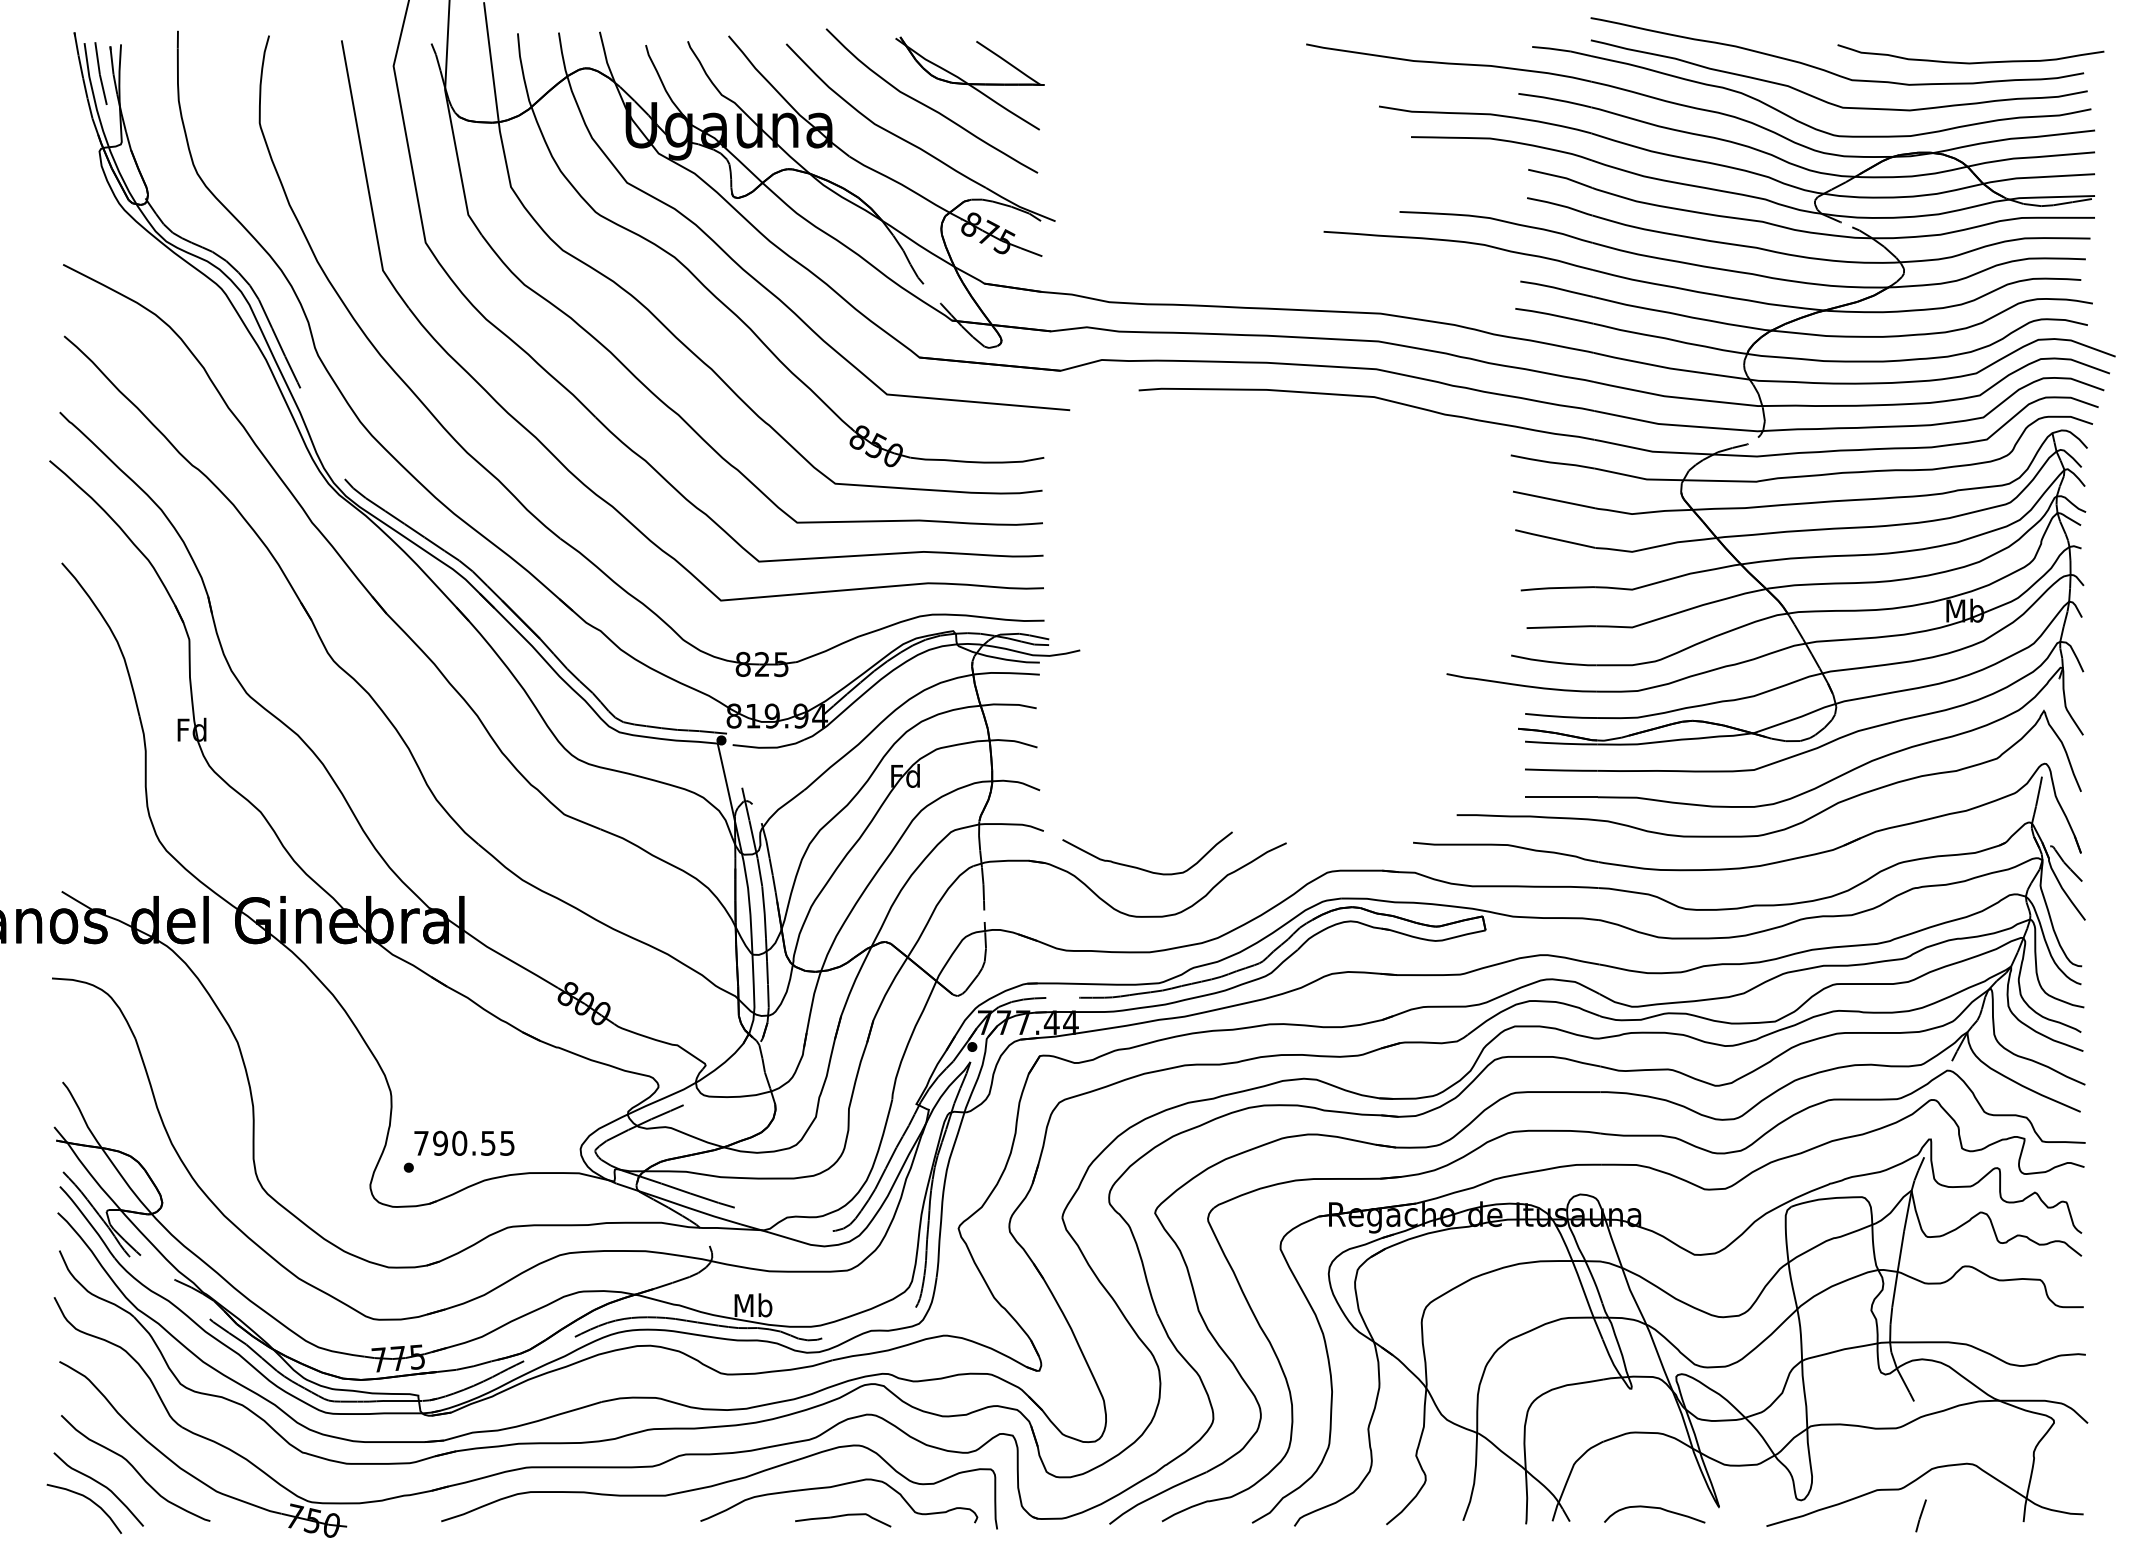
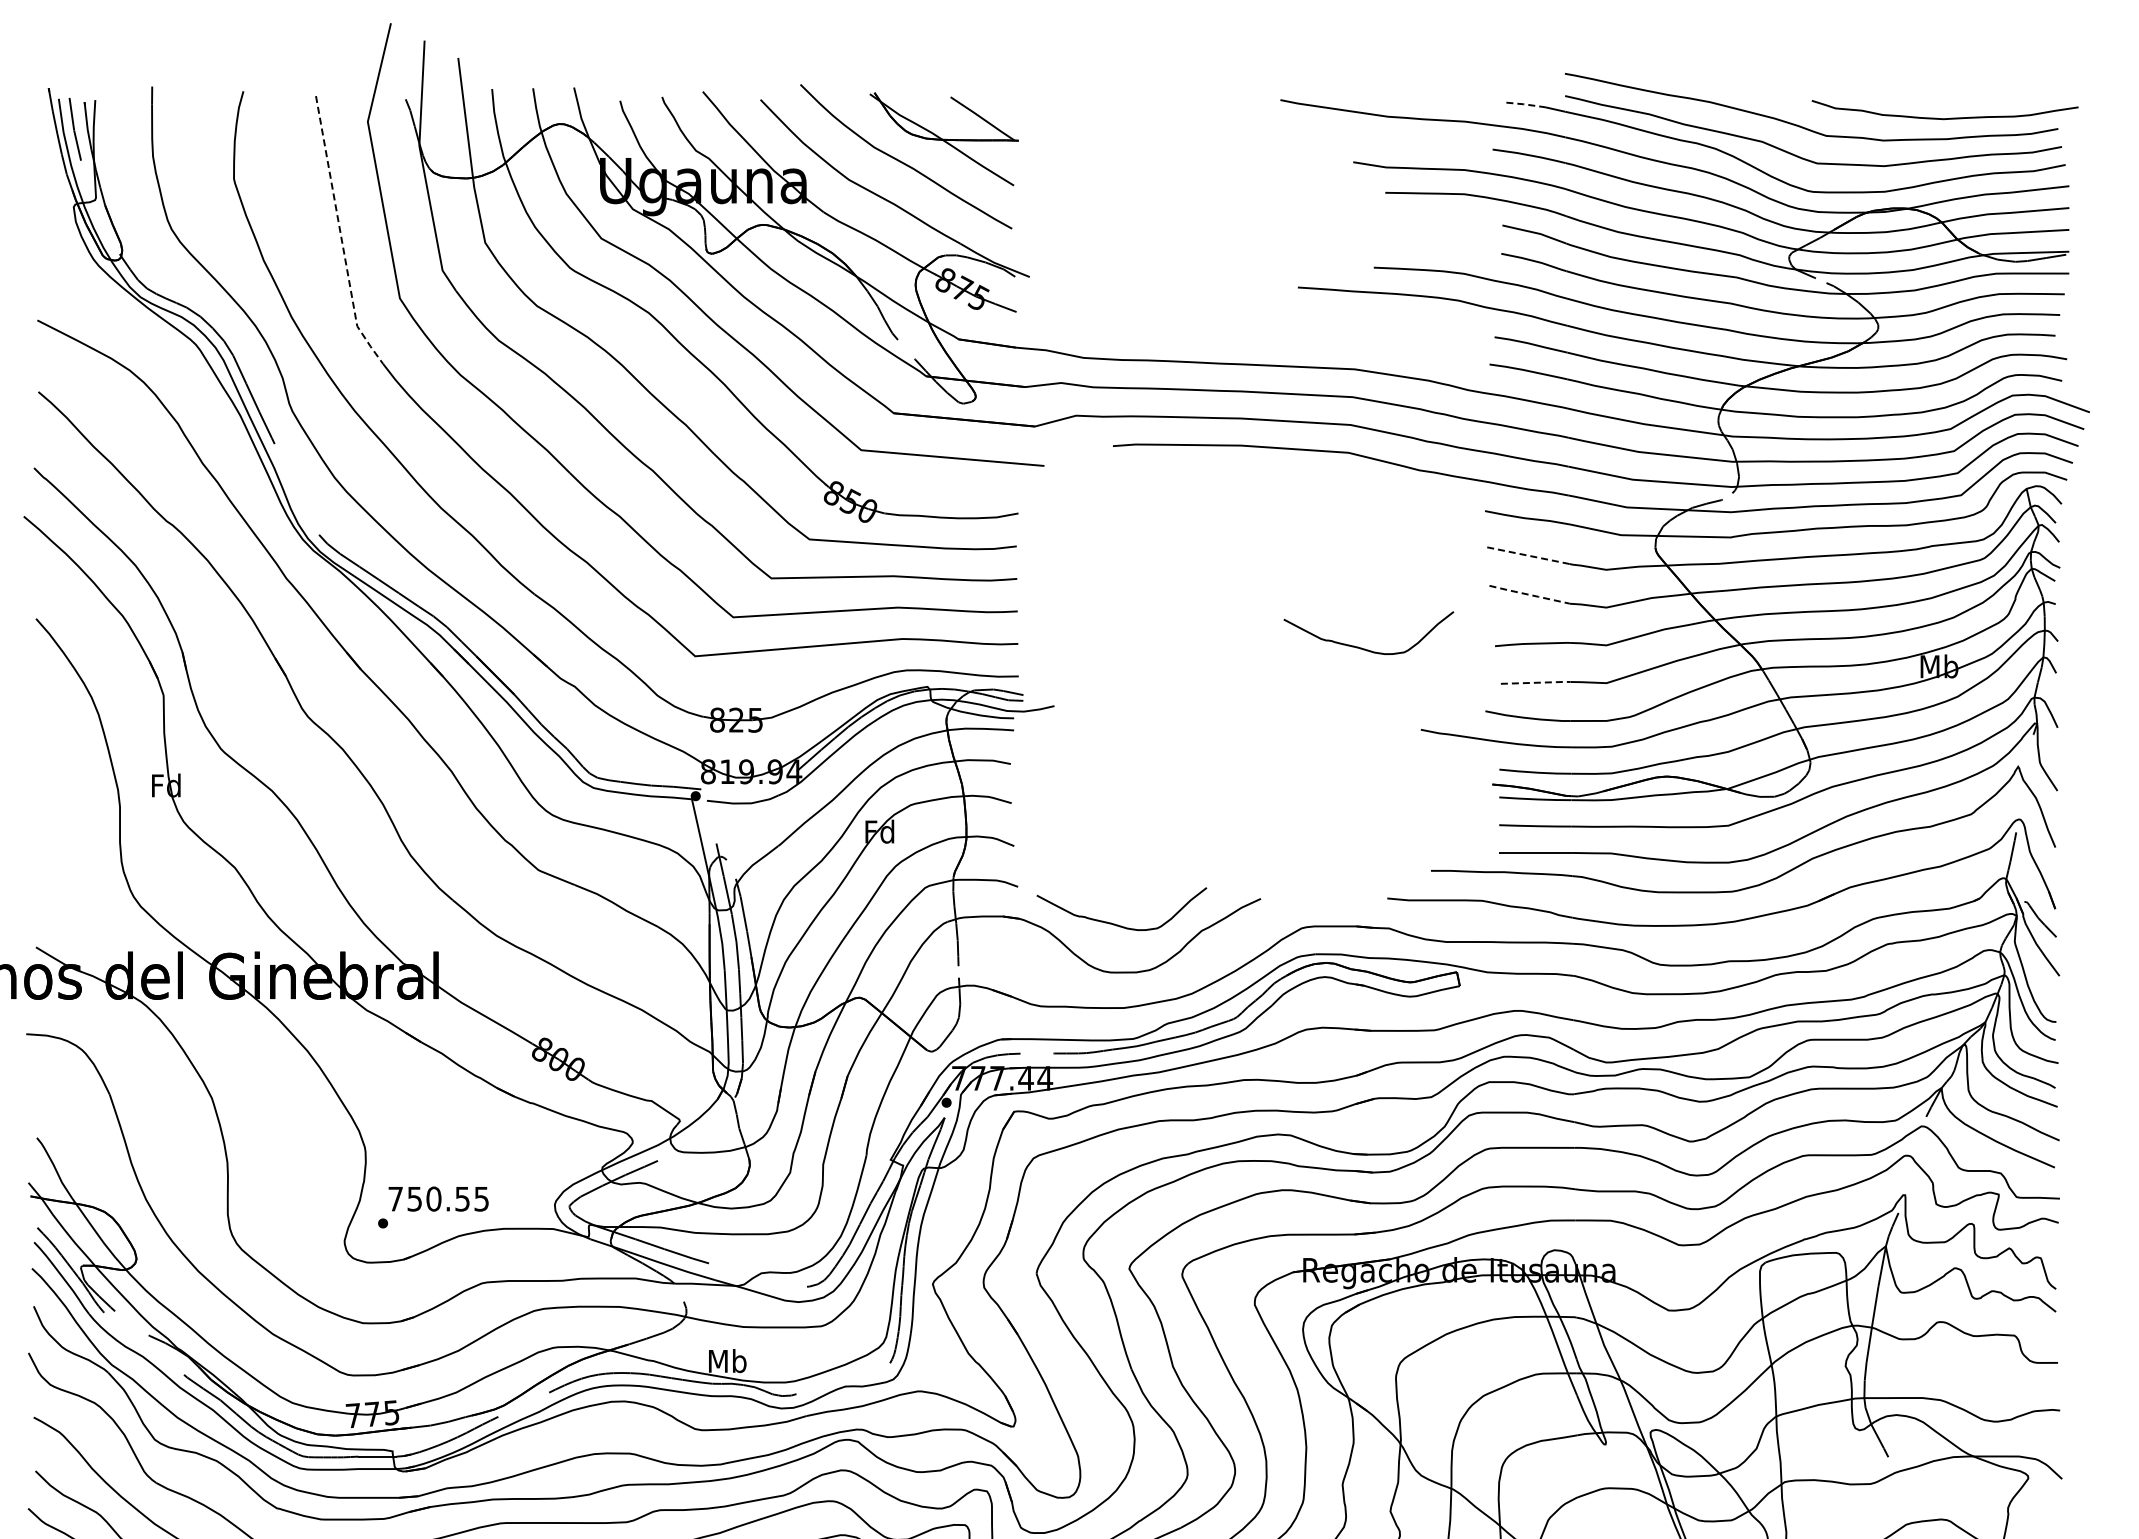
line: (1551, 48) -> (1525, 104), solid -> dashed
line: (366, 180) -> (340, 236), solid -> dashed
line: (1554, 500) -> (1528, 556), solid -> dashed
line: (1554, 539) -> (1528, 595), solid -> dashed
curve: (1389, 592) -> (1363, 648), added
line: (1561, 627) -> (1535, 683), solid -> dashed
text: (440, 1142) -> (414, 1198), 790.55 -> 750.55

